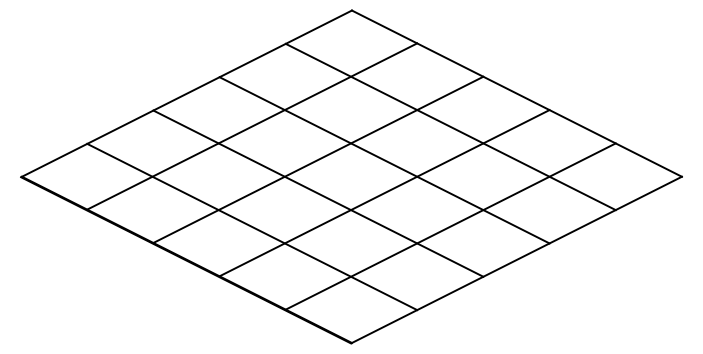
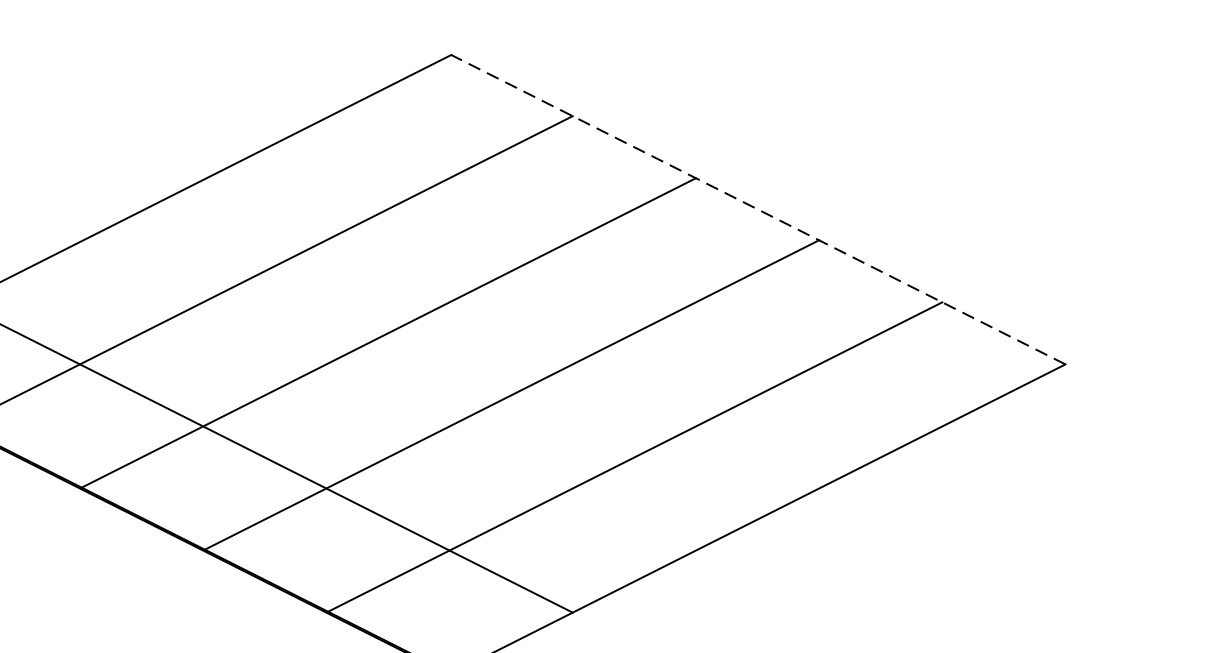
line: (516, 93) -> (757, 209), solid -> dashed
line: (450, 126) -> (634, 270), removed
line: (384, 160) -> (511, 334), removed
line: (318, 193) -> (388, 395), removed

